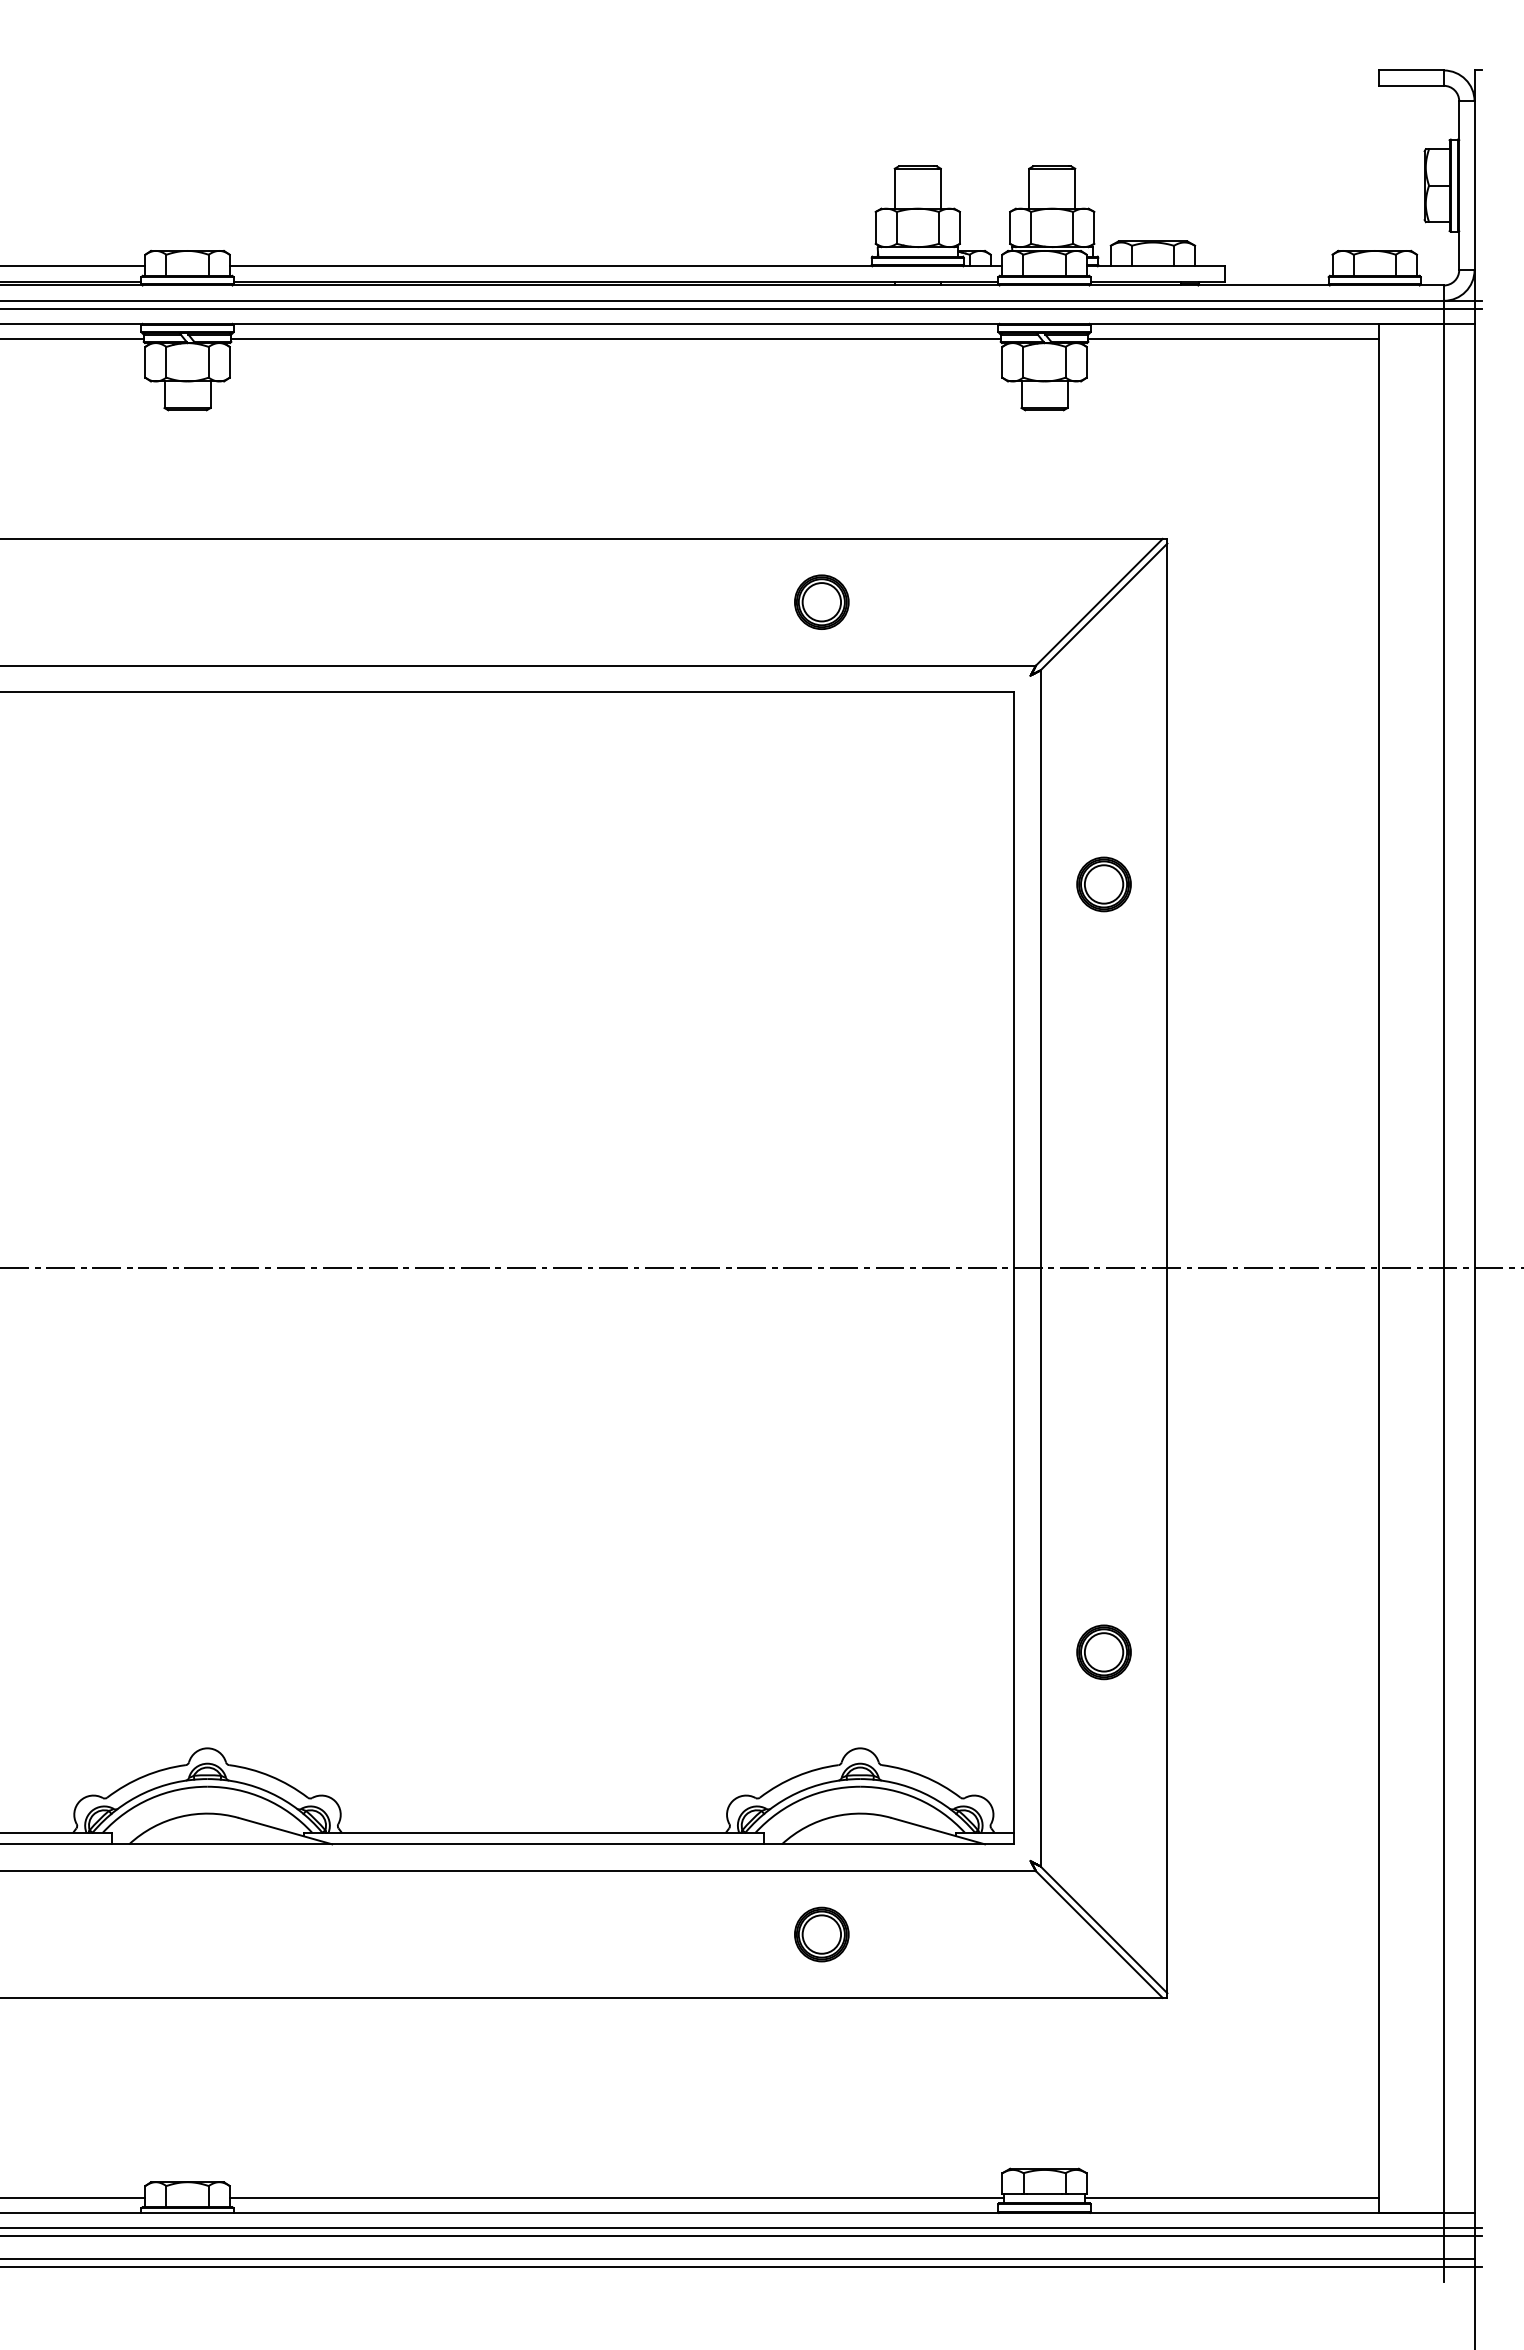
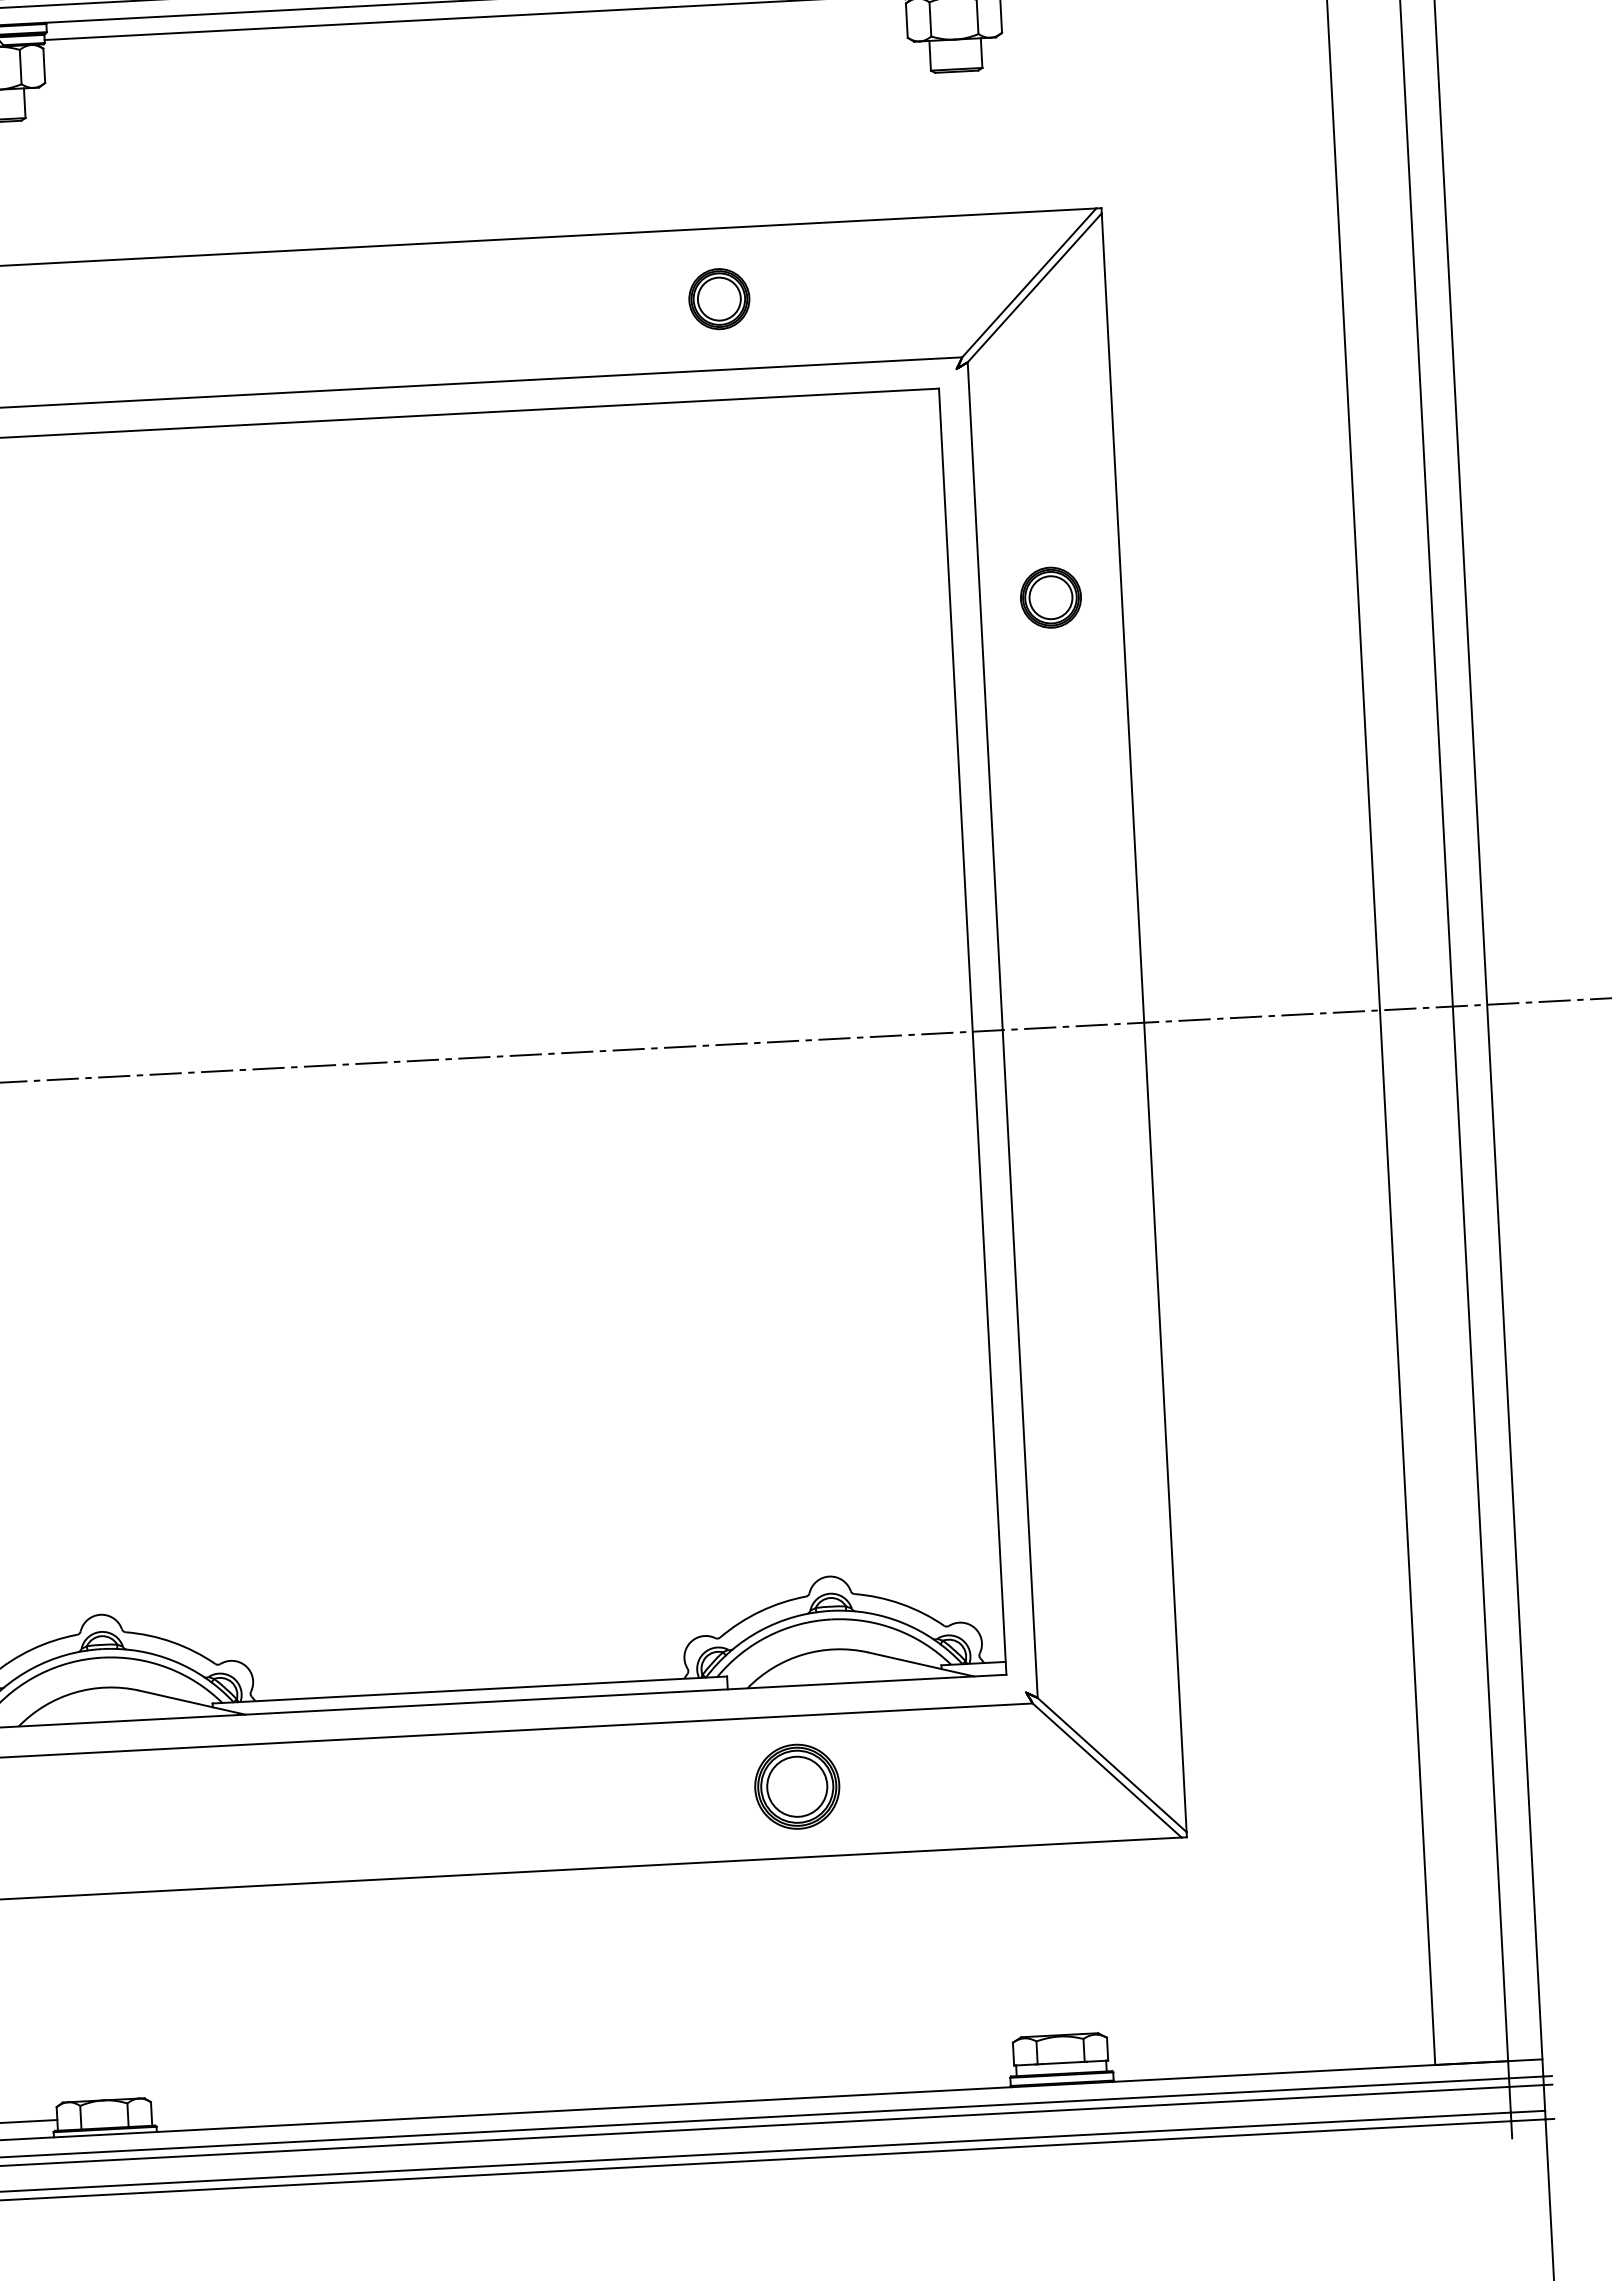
part: (1103, 1652) -> (1095, 1455), removed
part: (821, 1934) -> (796, 1786), size x1.4
line: (616, 2197) -> (583, 2092), removed
line: (1231, 2197) -> (1270, 2056), removed

